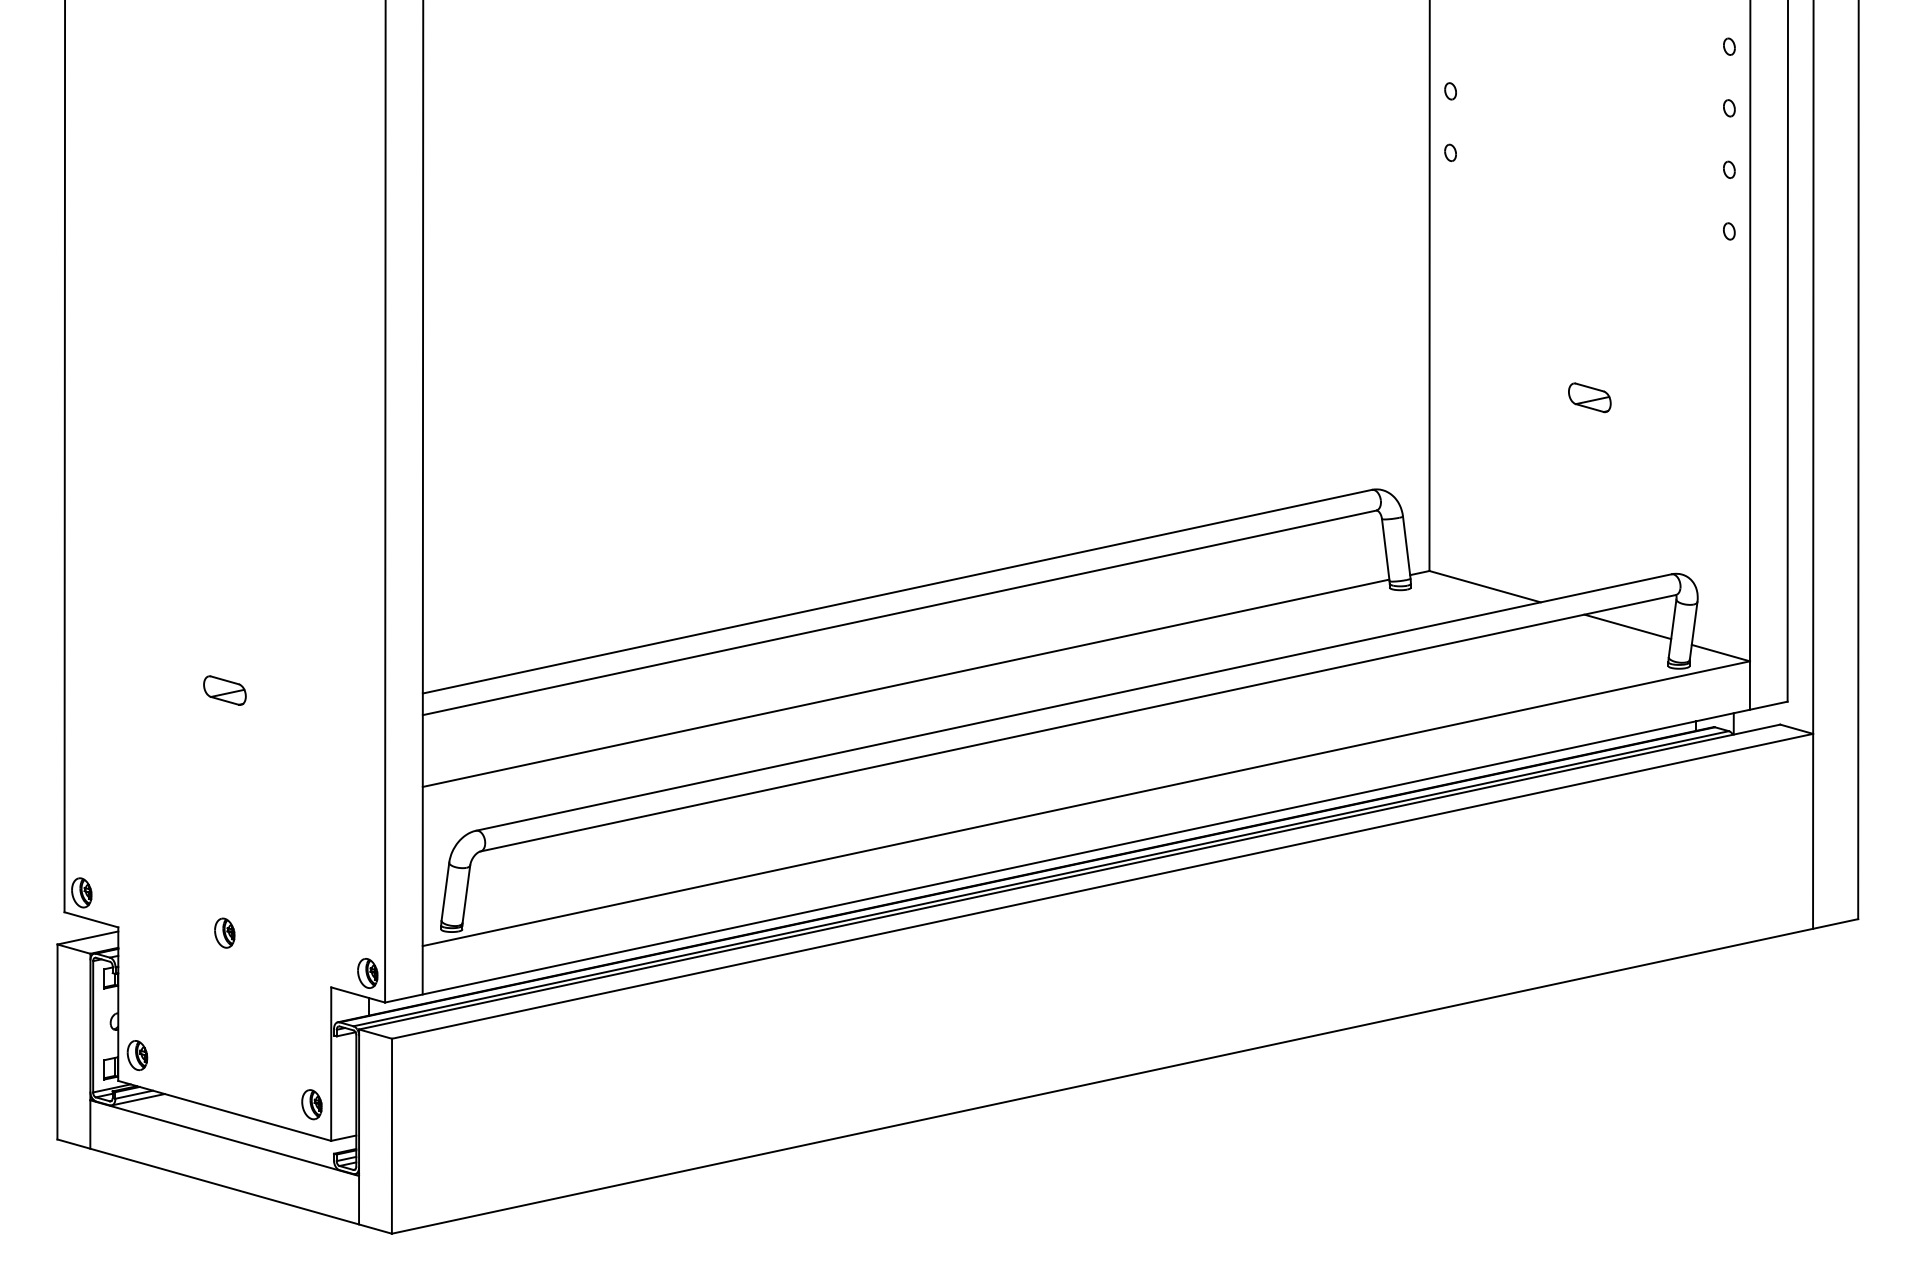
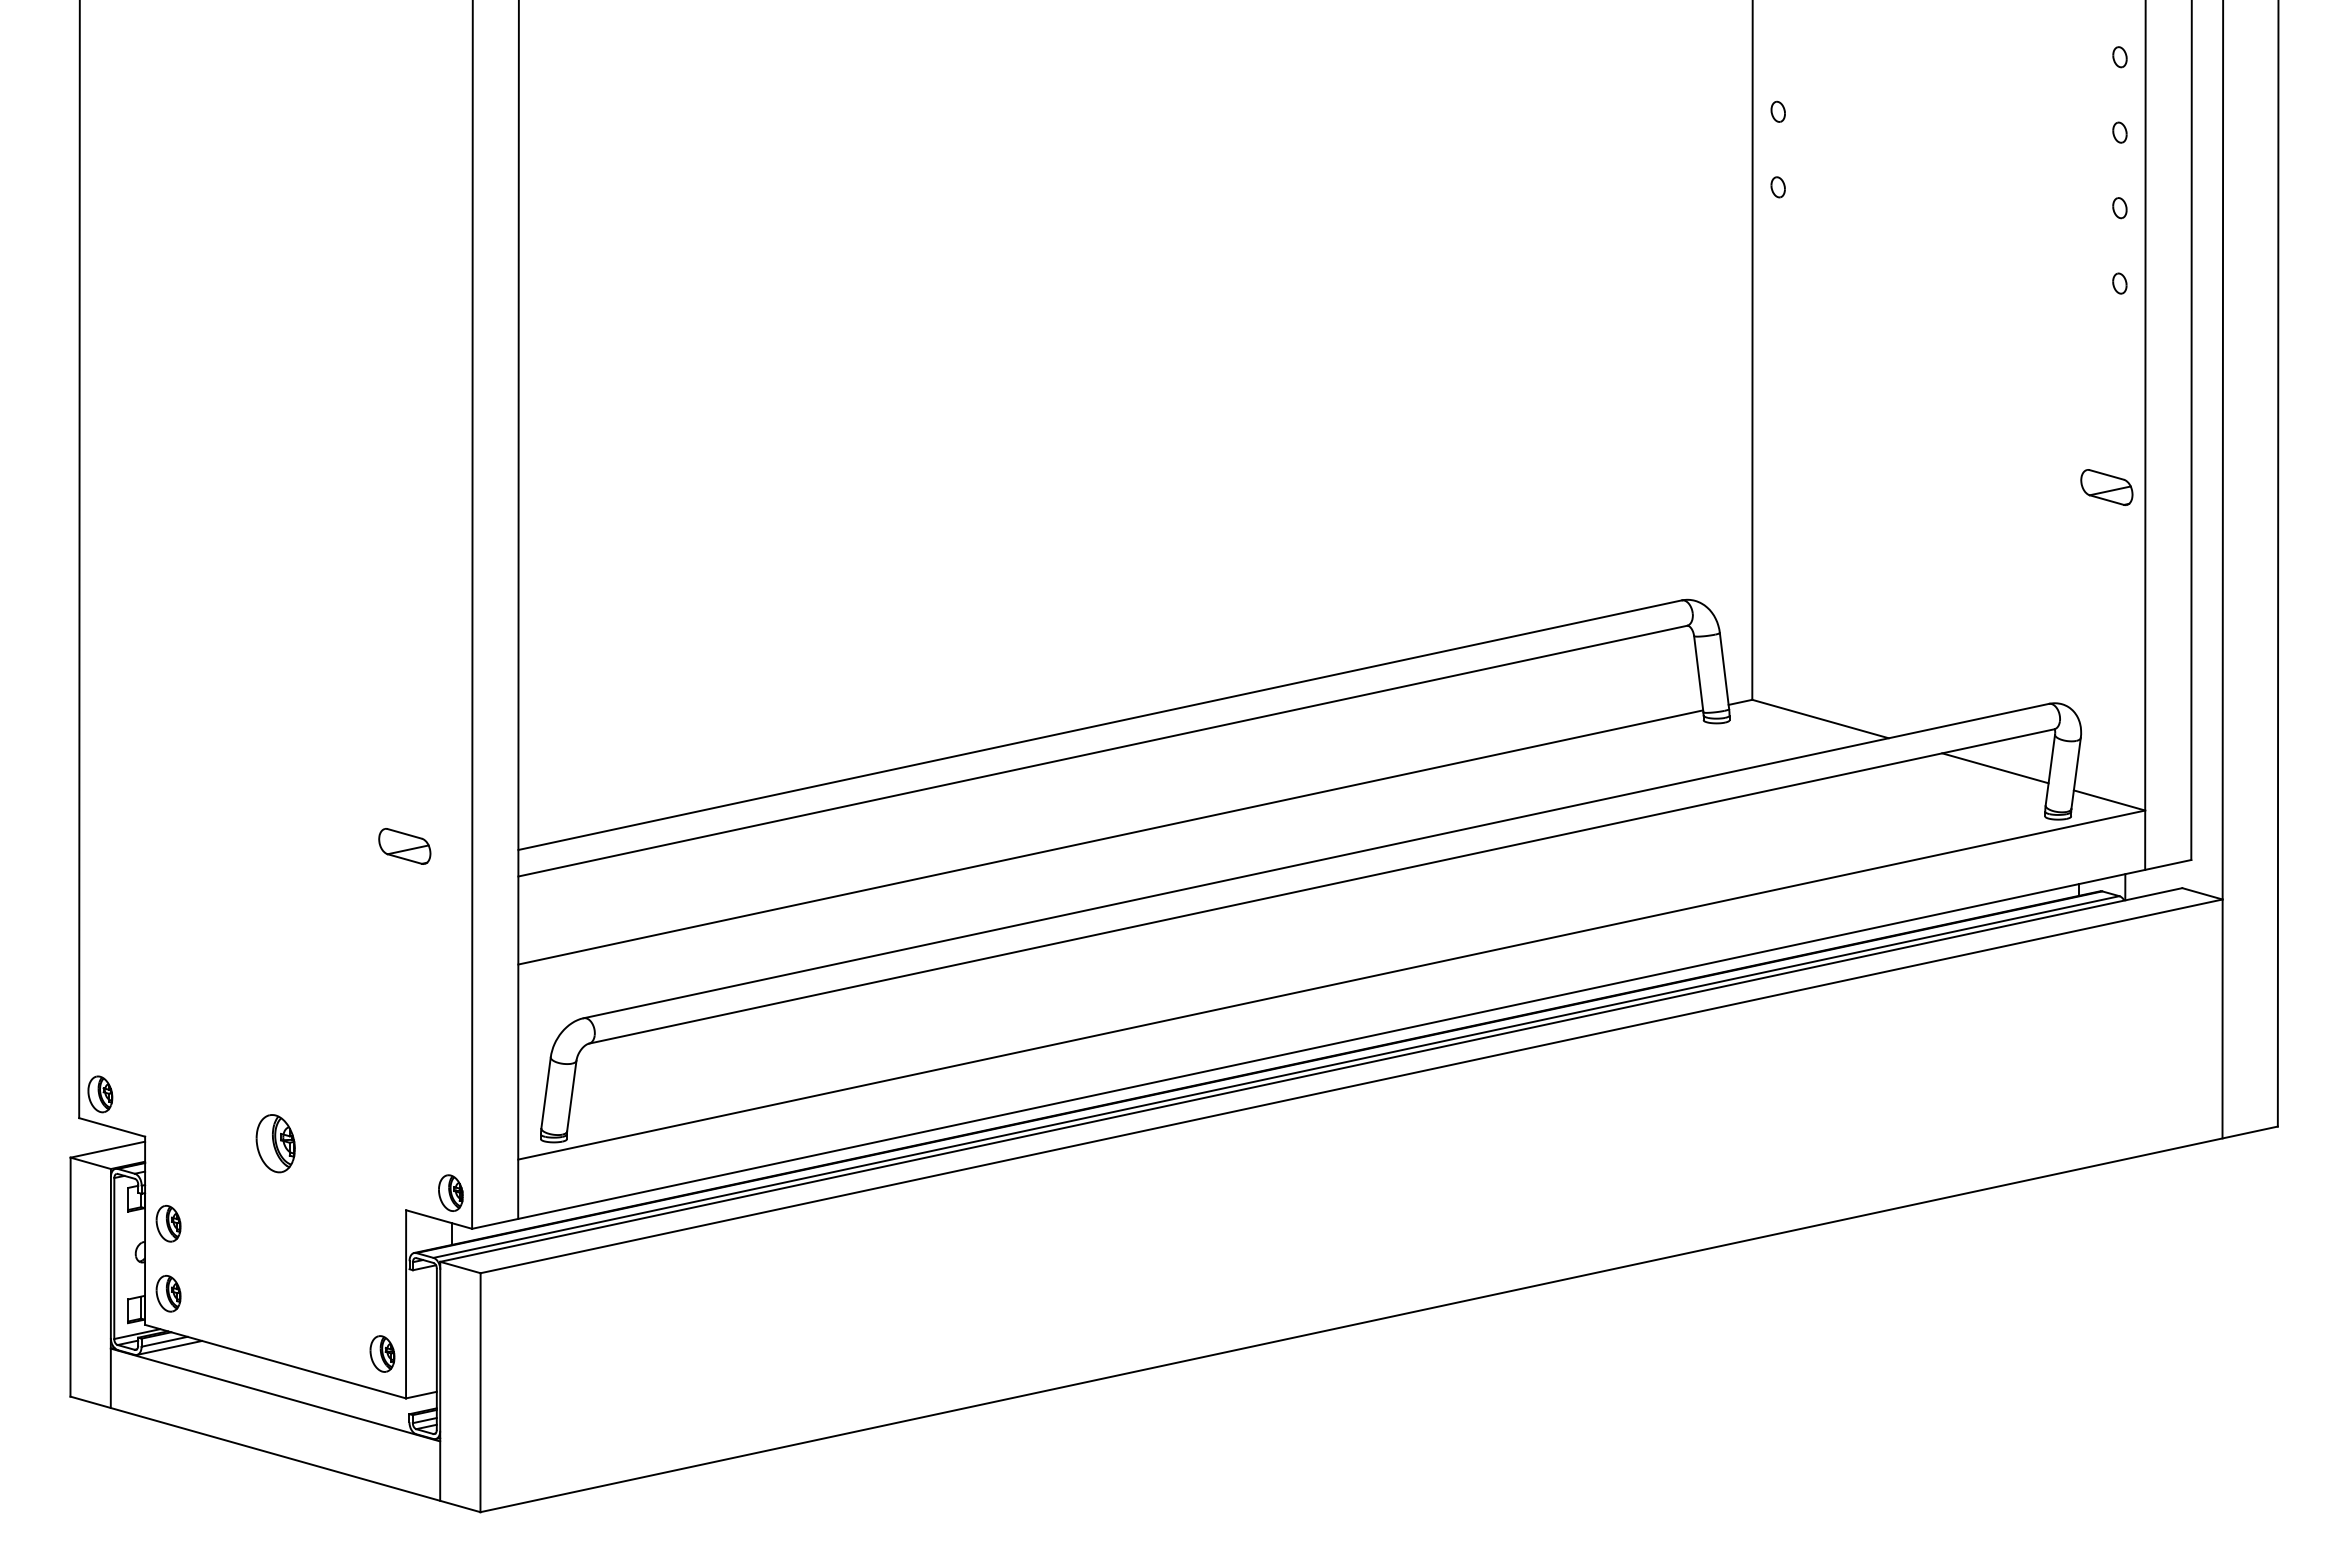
part: (1589, 397) -> (2106, 487), moved
part: (224, 690) -> (404, 846), moved
part: (224, 932) -> (275, 1143), size x1.6
part: (137, 998) -> (168, 1223), added

